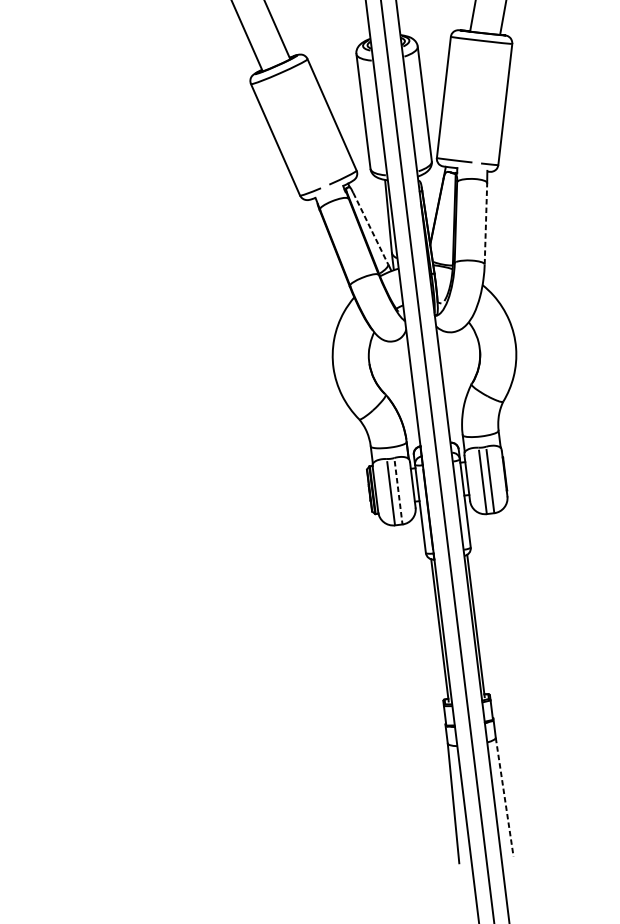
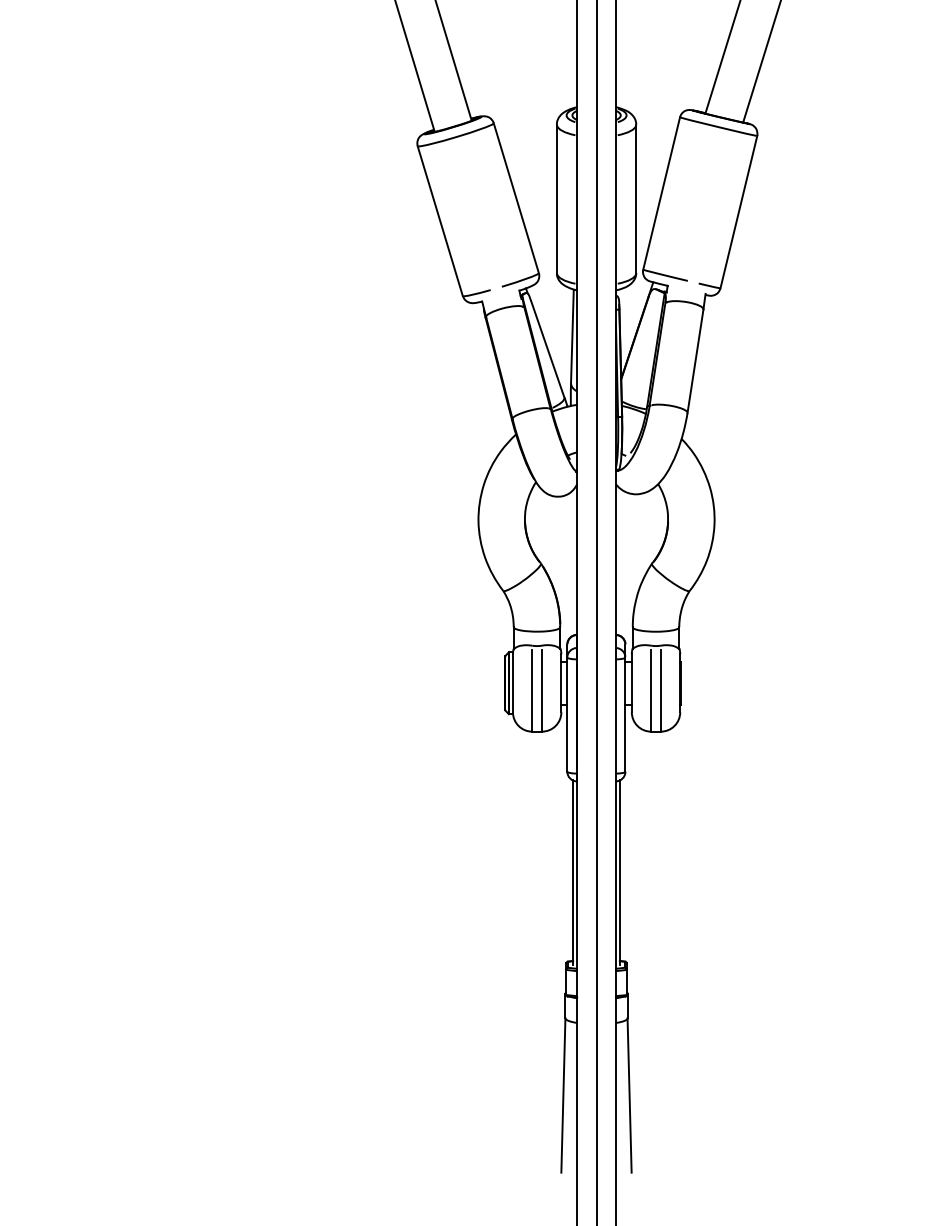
line: (485, 223) -> (695, 360), dashed -> solid
line: (370, 228) -> (547, 349), dashed -> solid
line: (398, 492) -> (542, 690), dashed -> solid
line: (504, 797) -> (629, 1096), dashed -> solid

